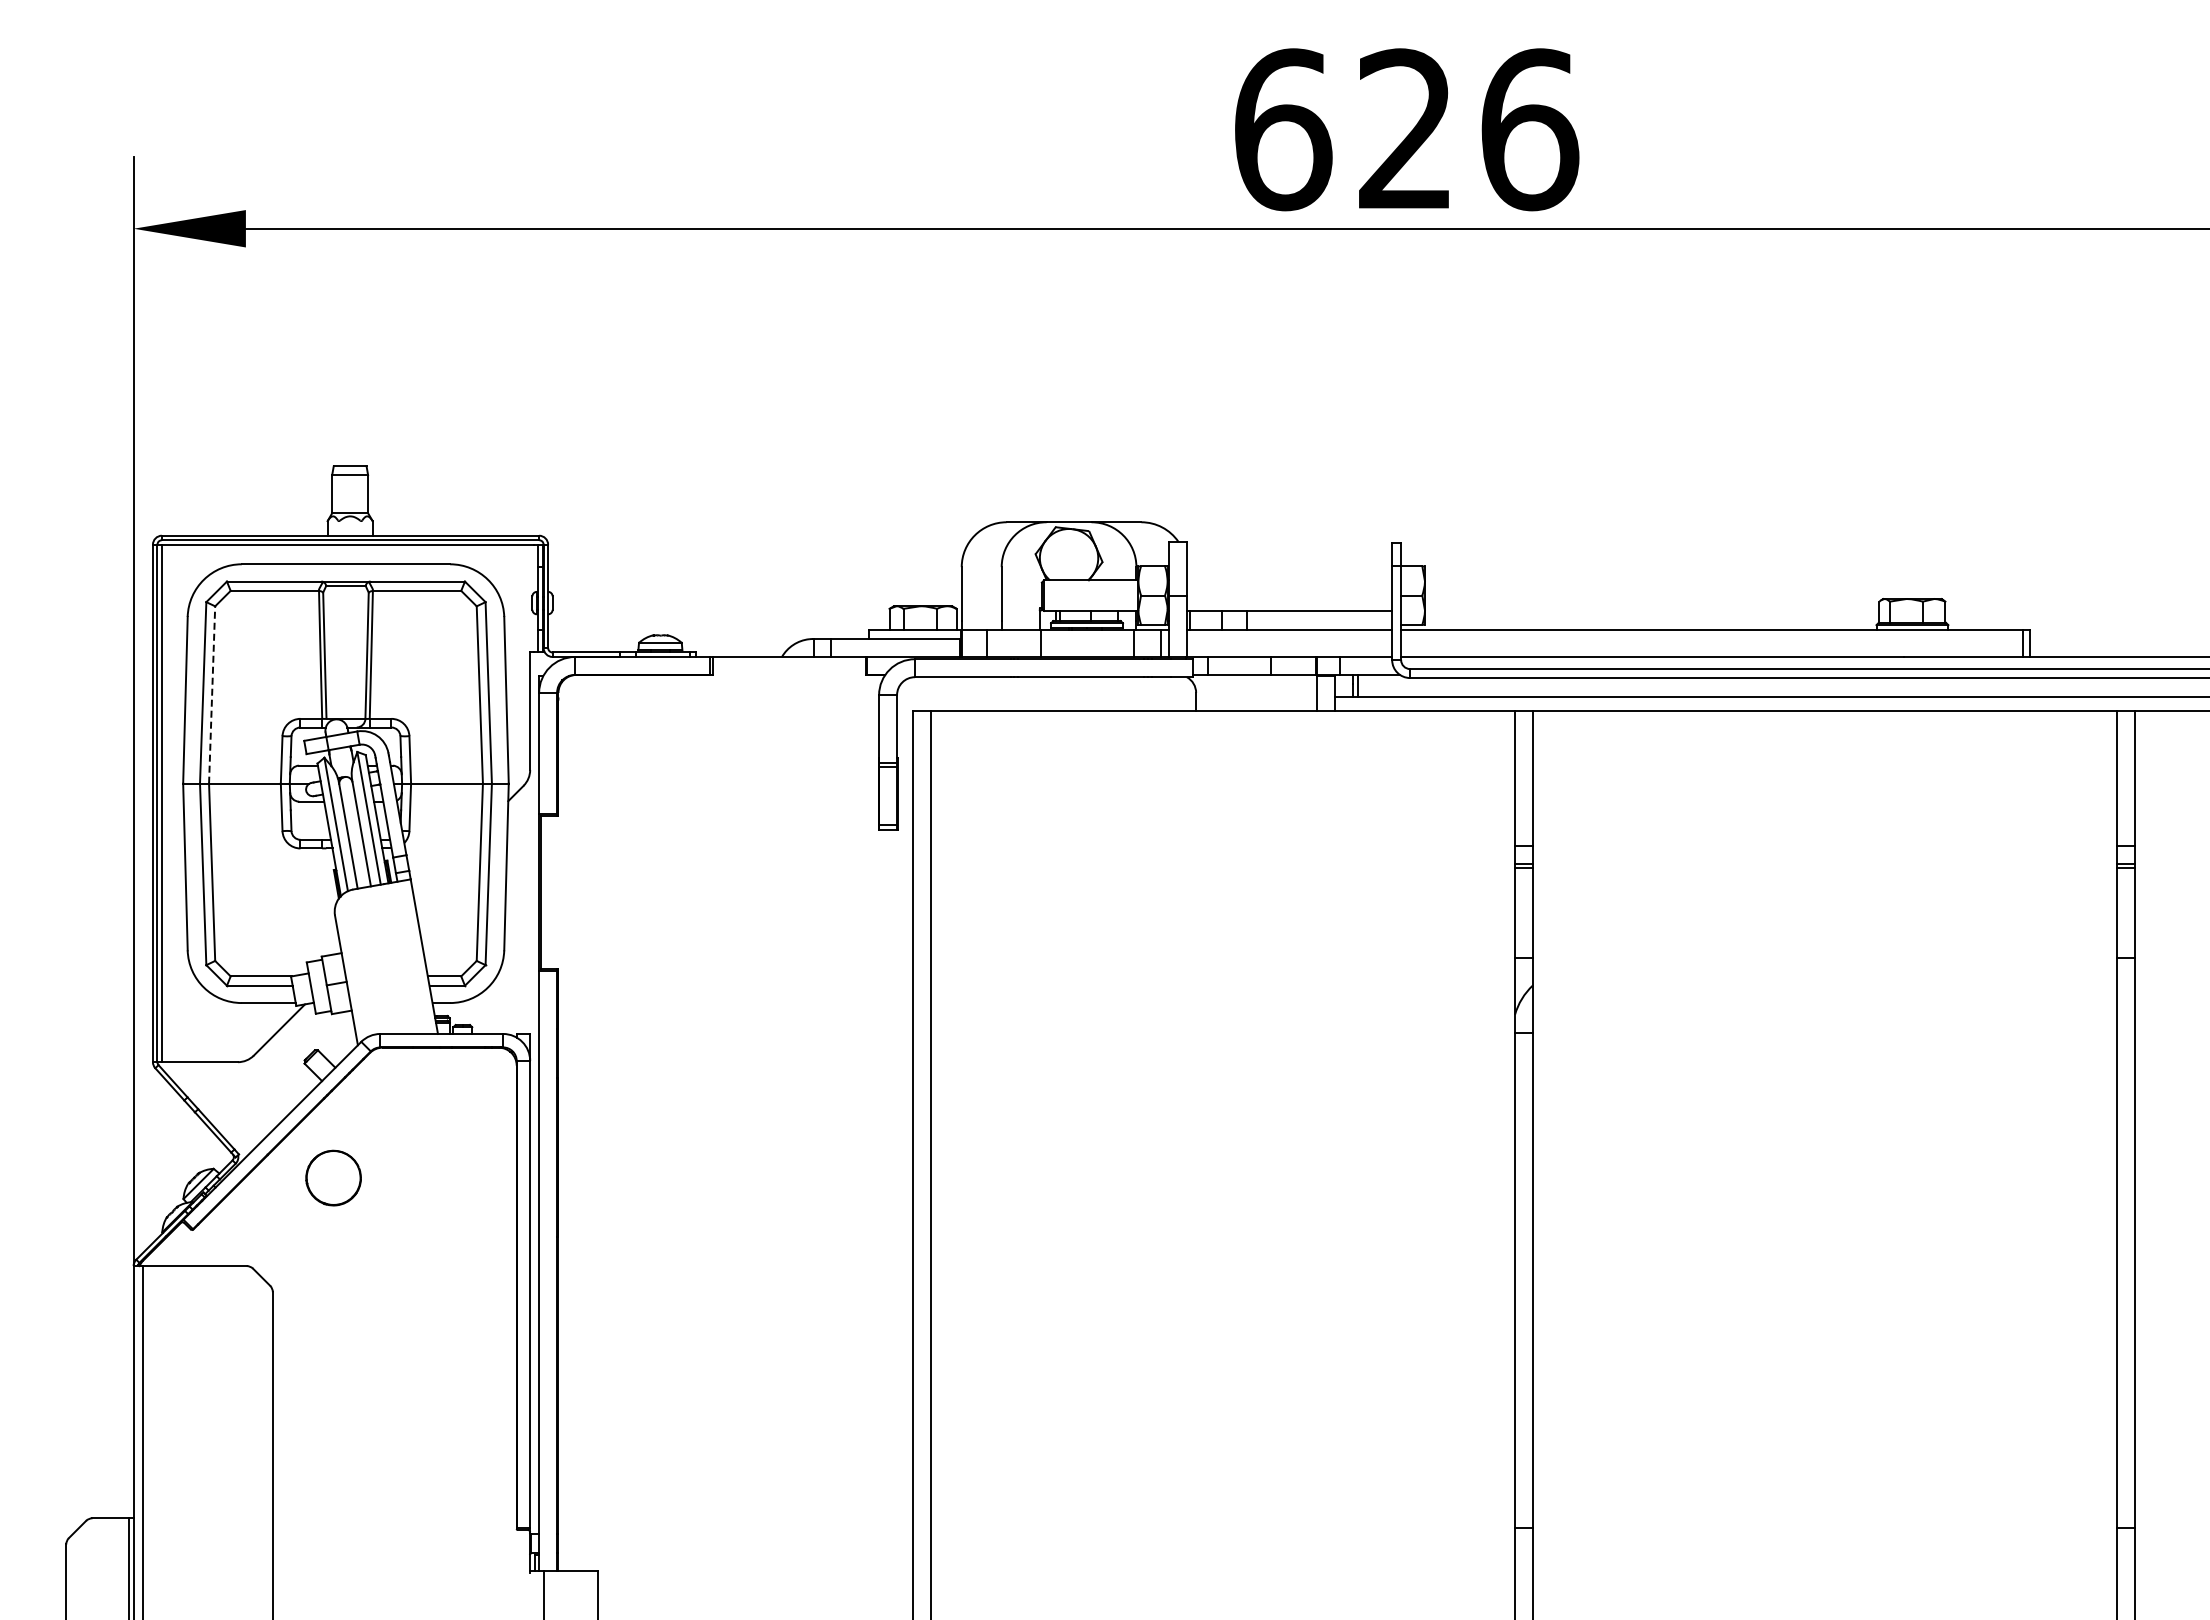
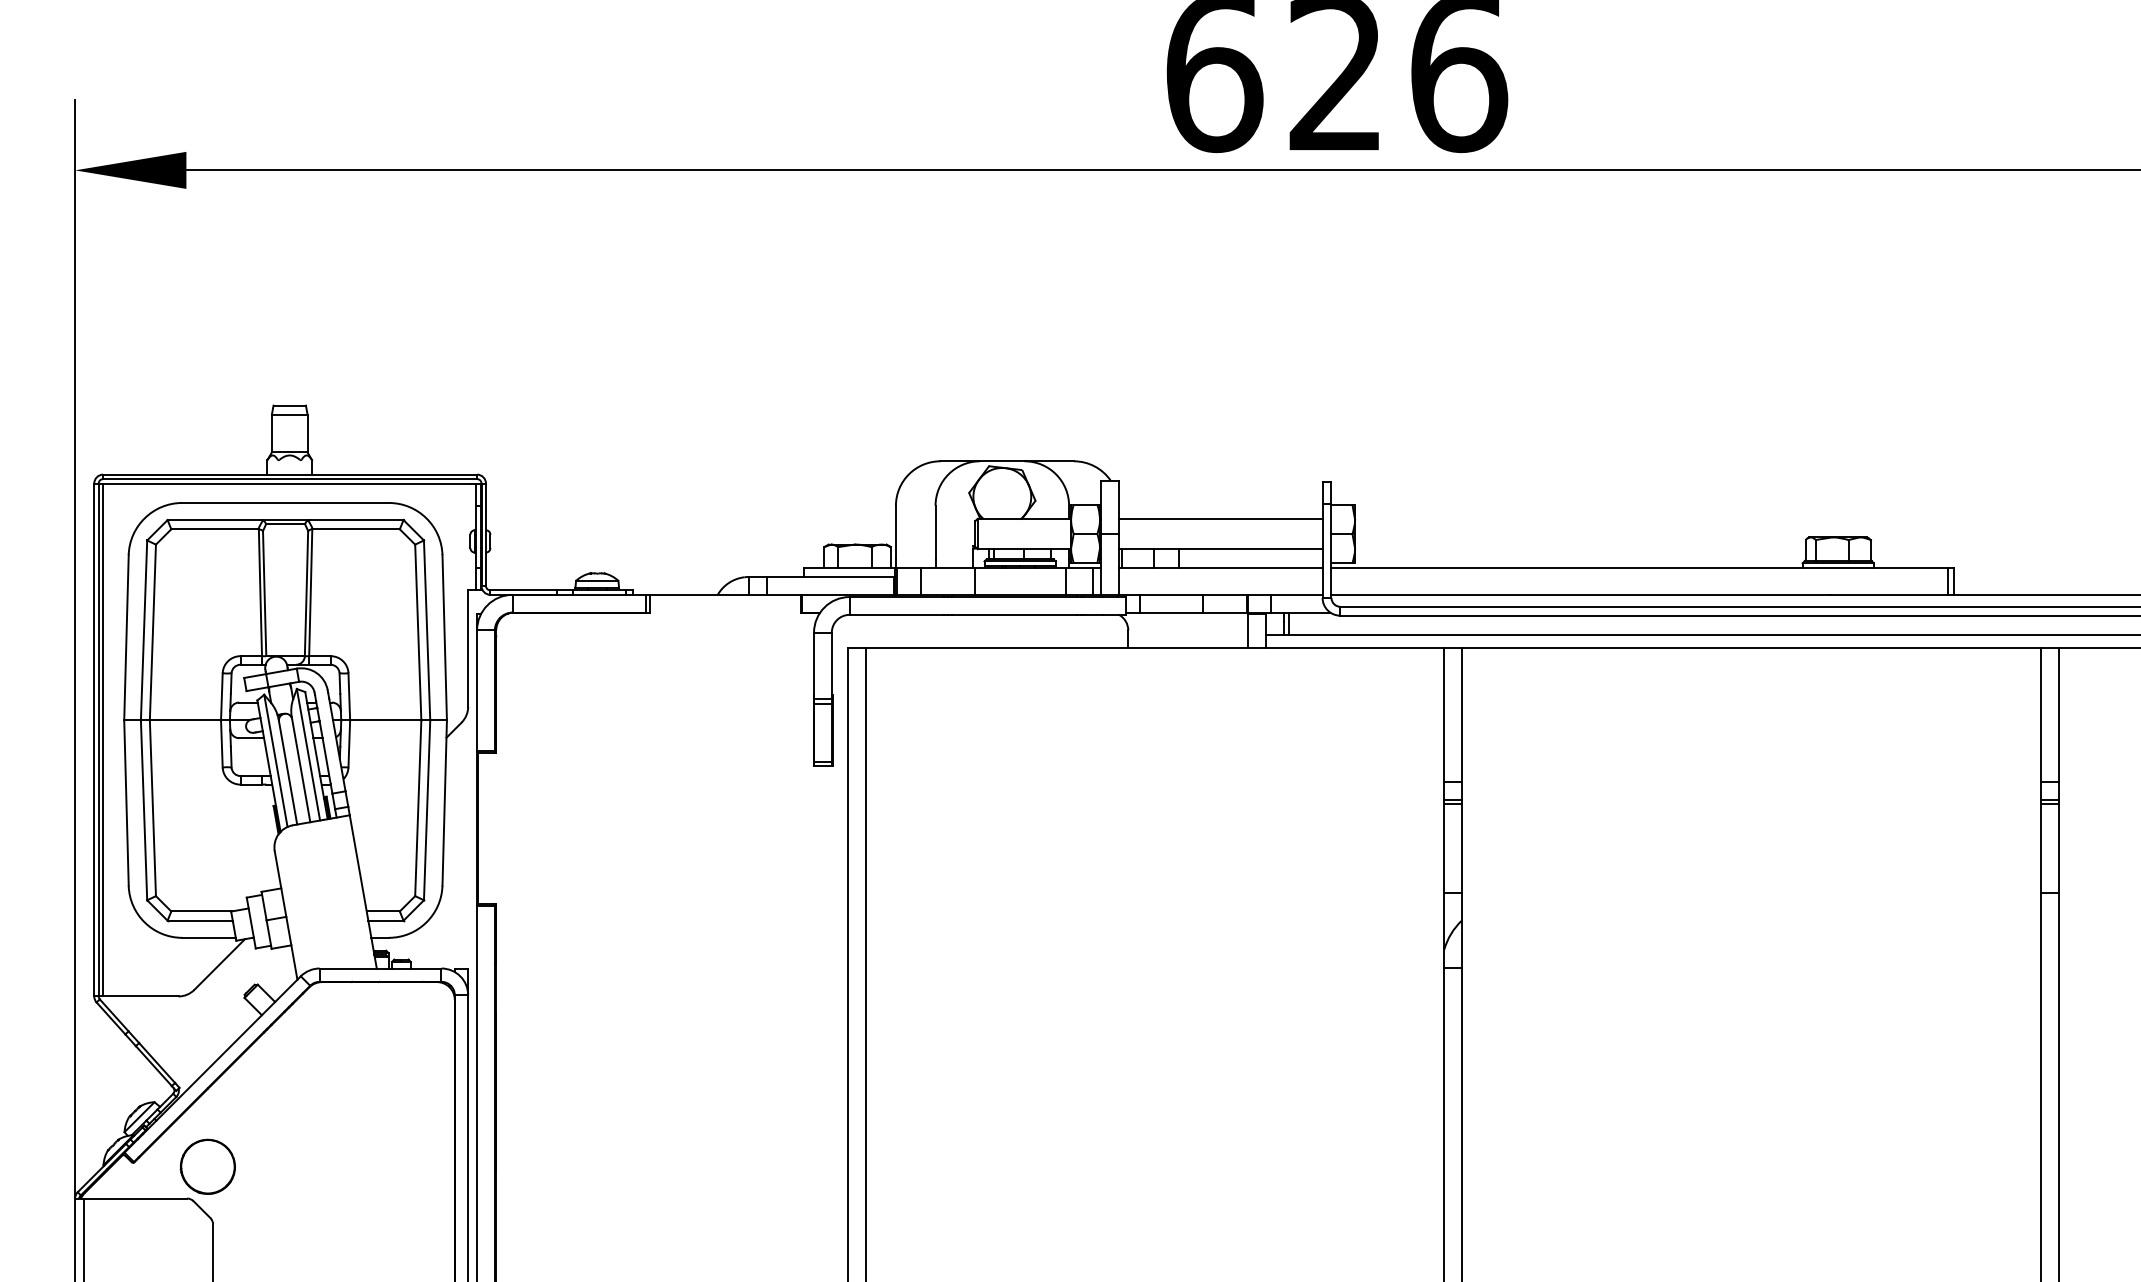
line: (1289, 580) -> (1220, 519), added
line: (212, 695) -> (153, 633), dashed -> solid
part: (333, 1177) -> (207, 1166), moved

